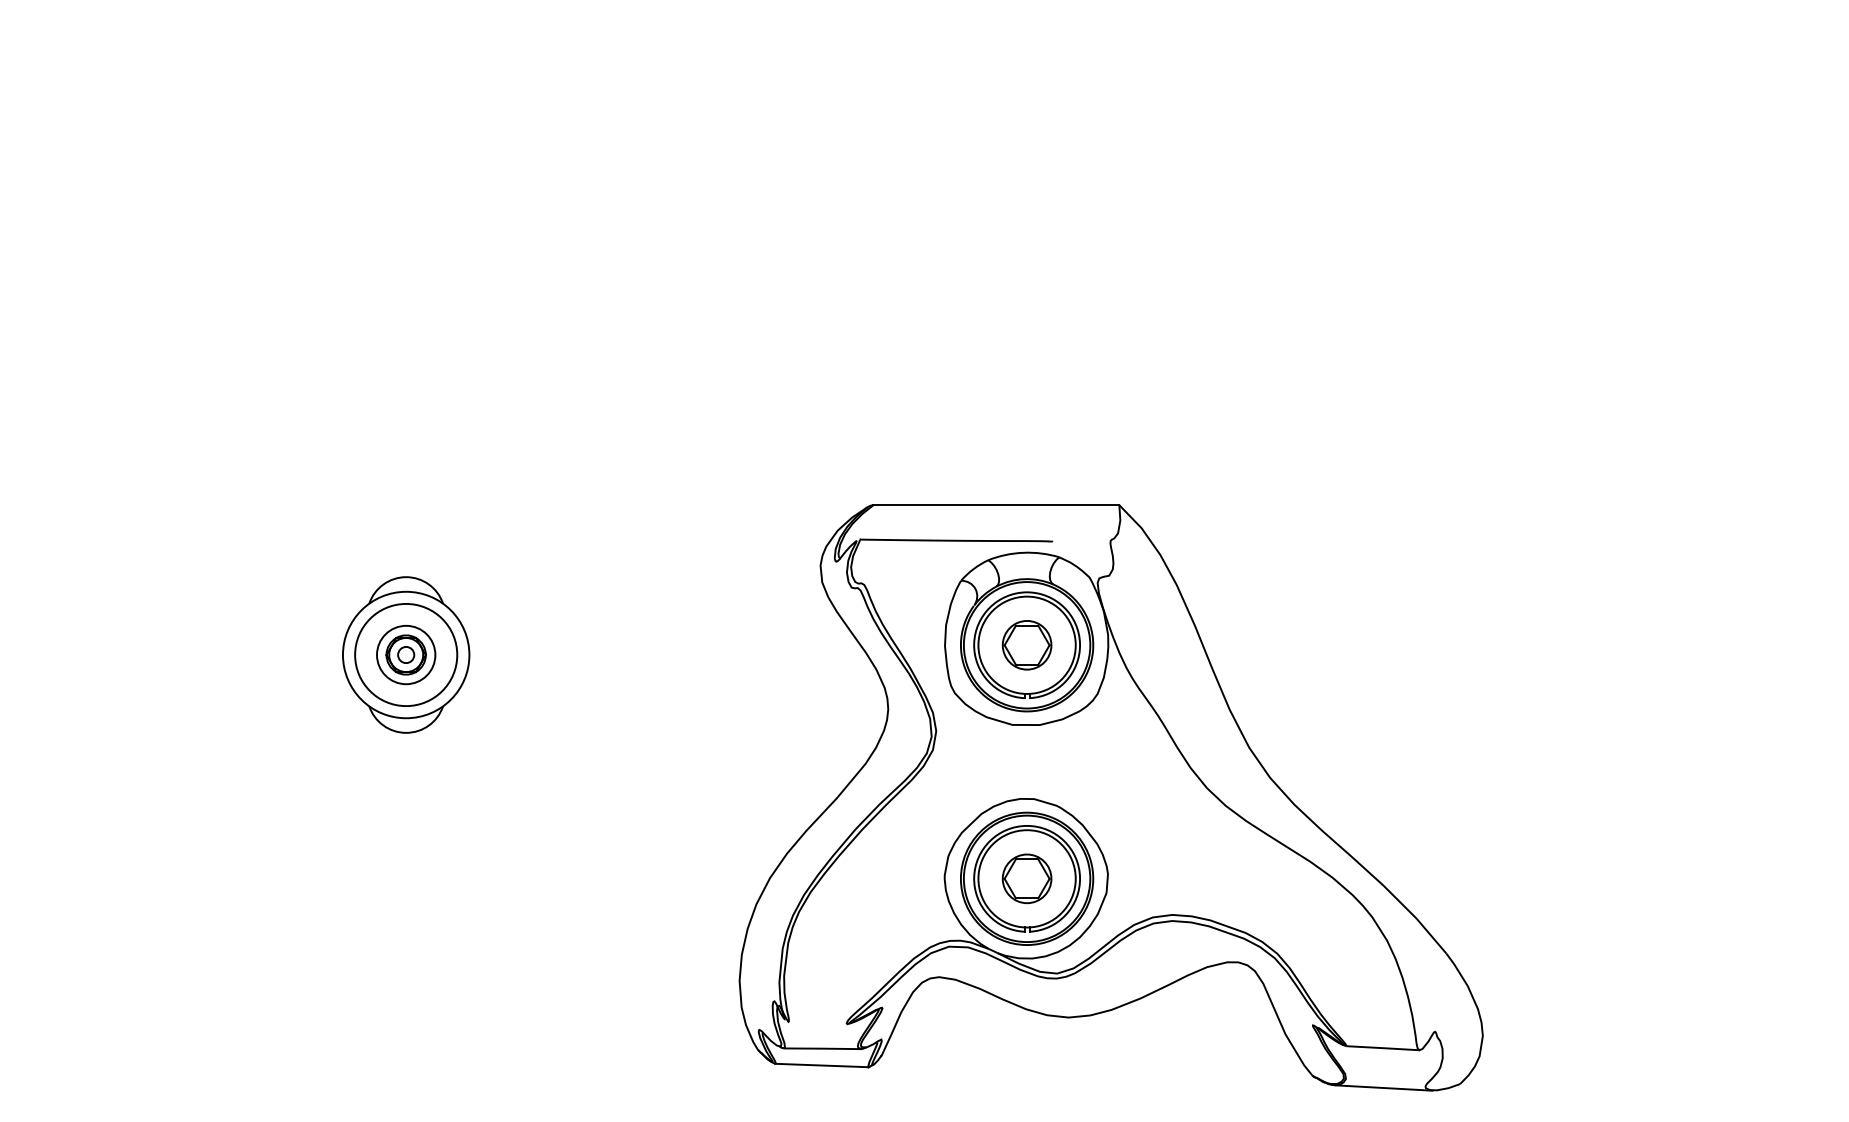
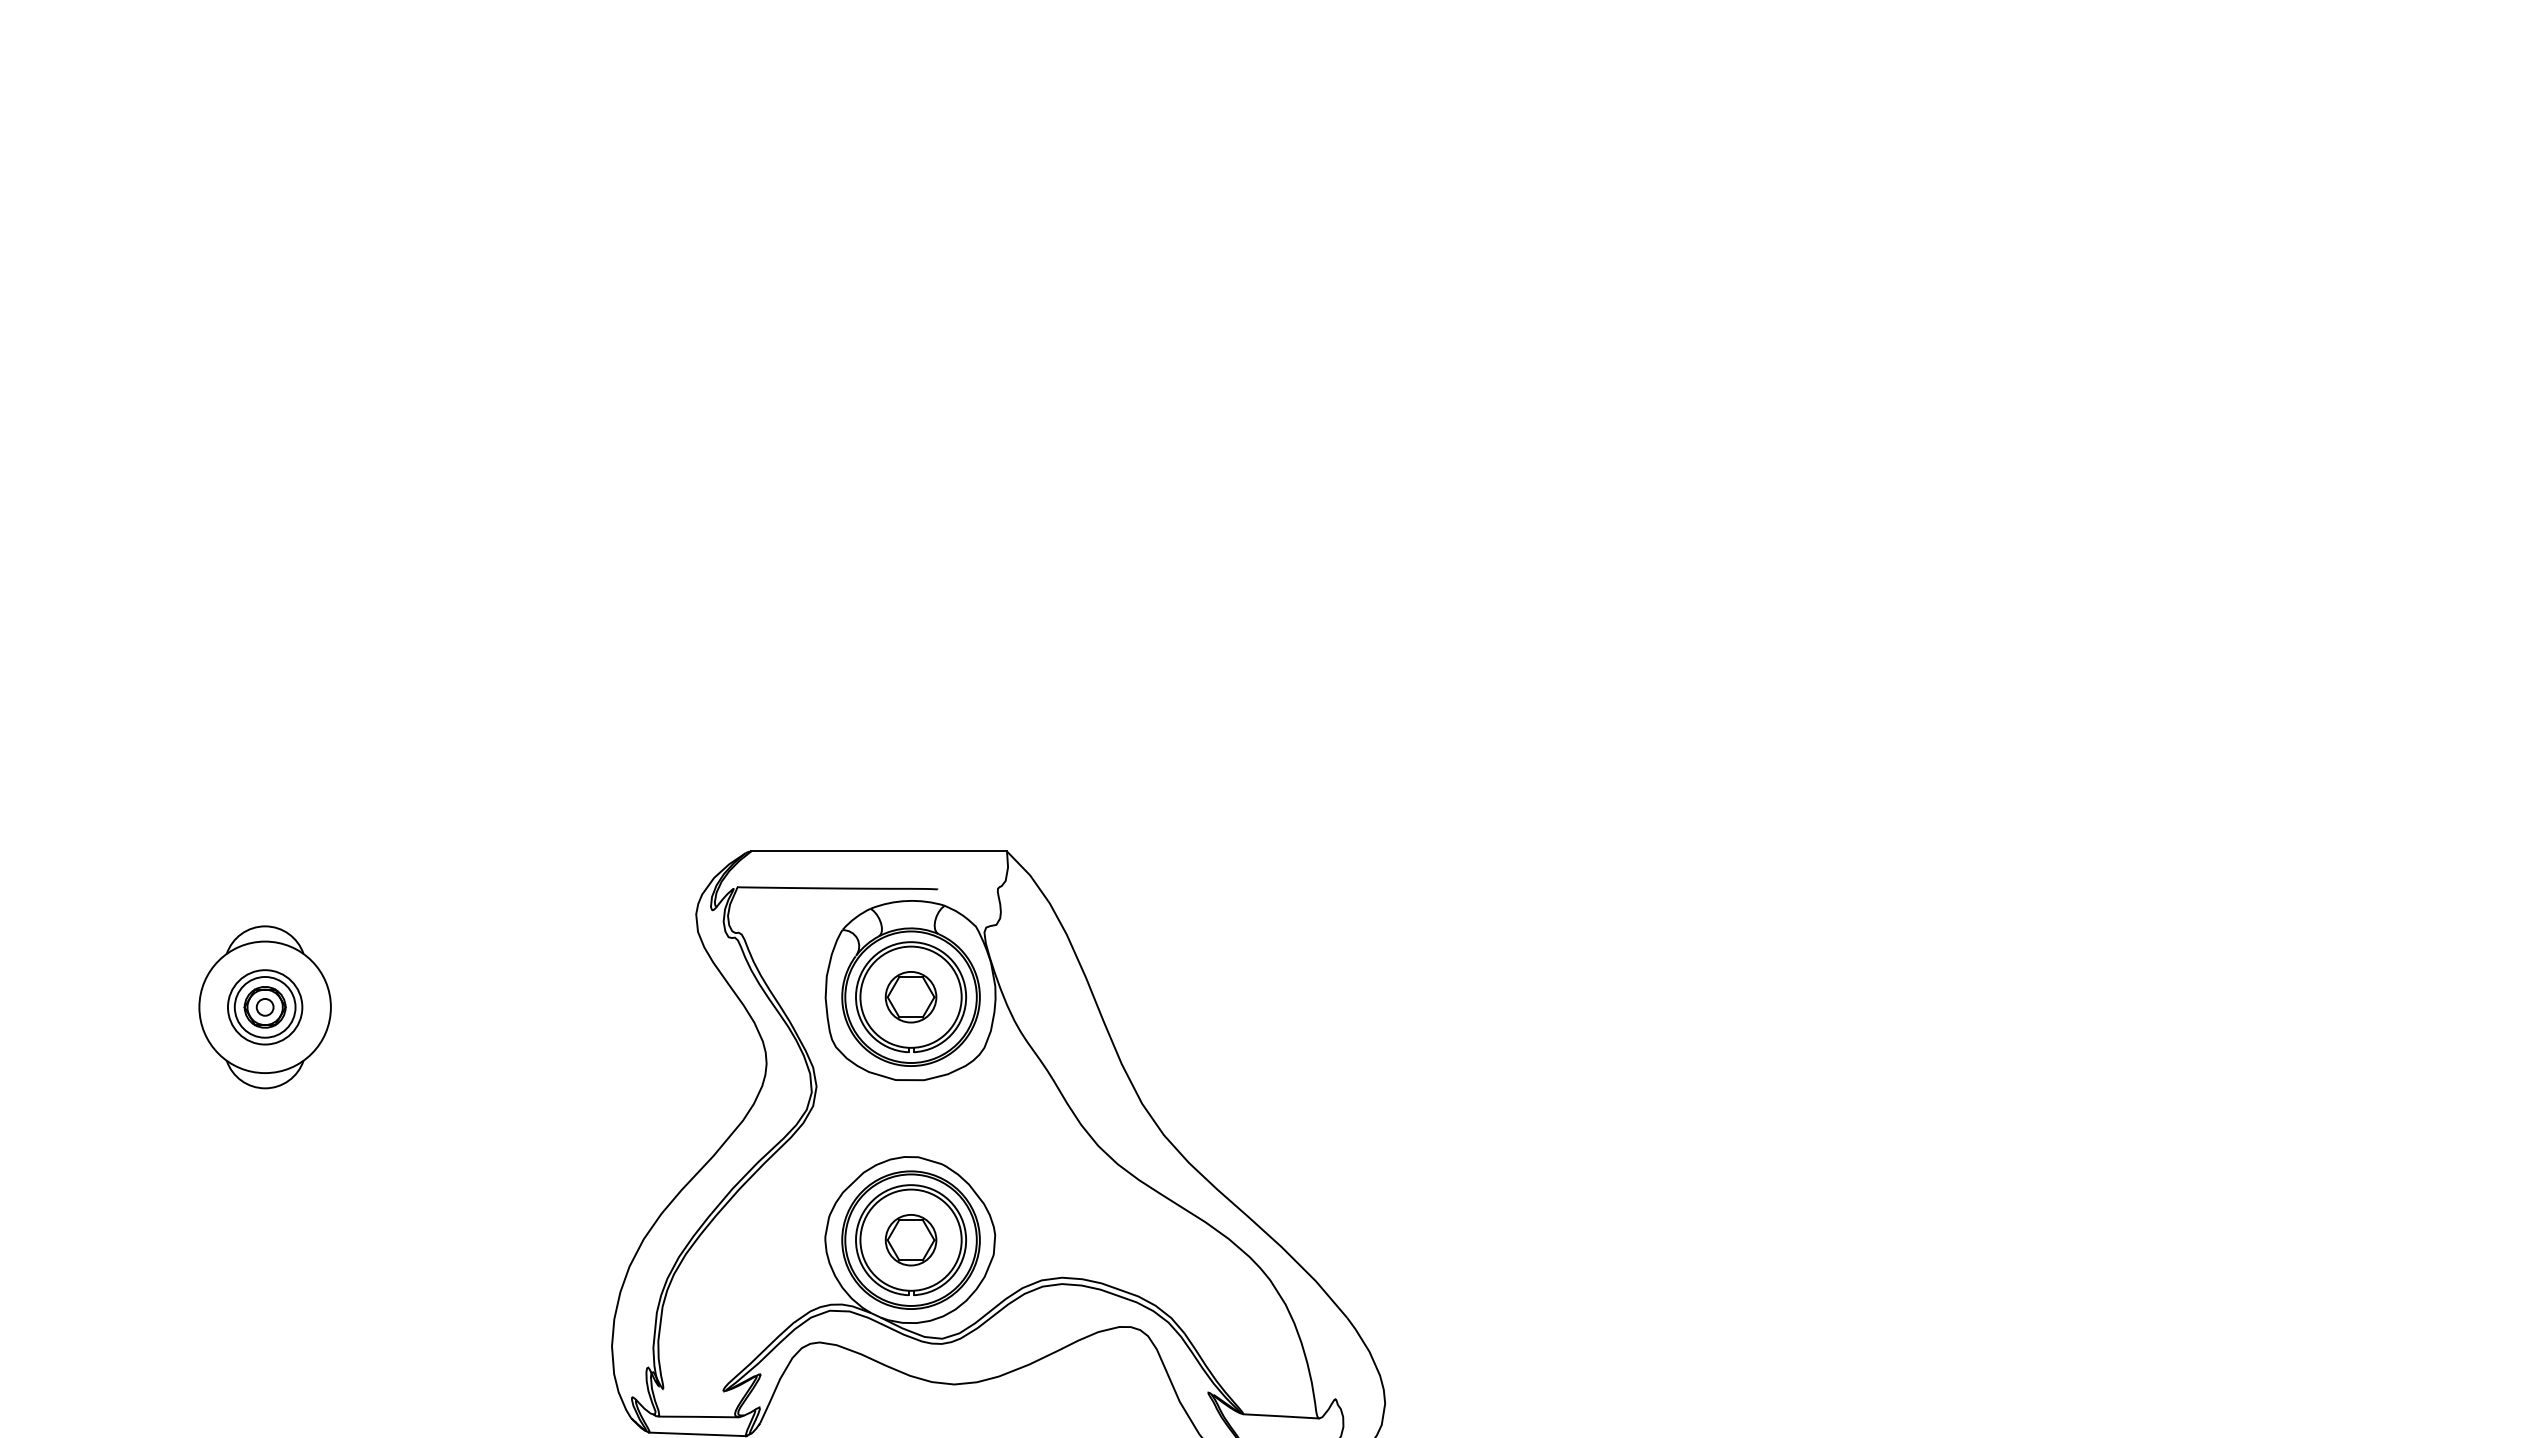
circle: (406, 655) -> (265, 1007), size x0.7

